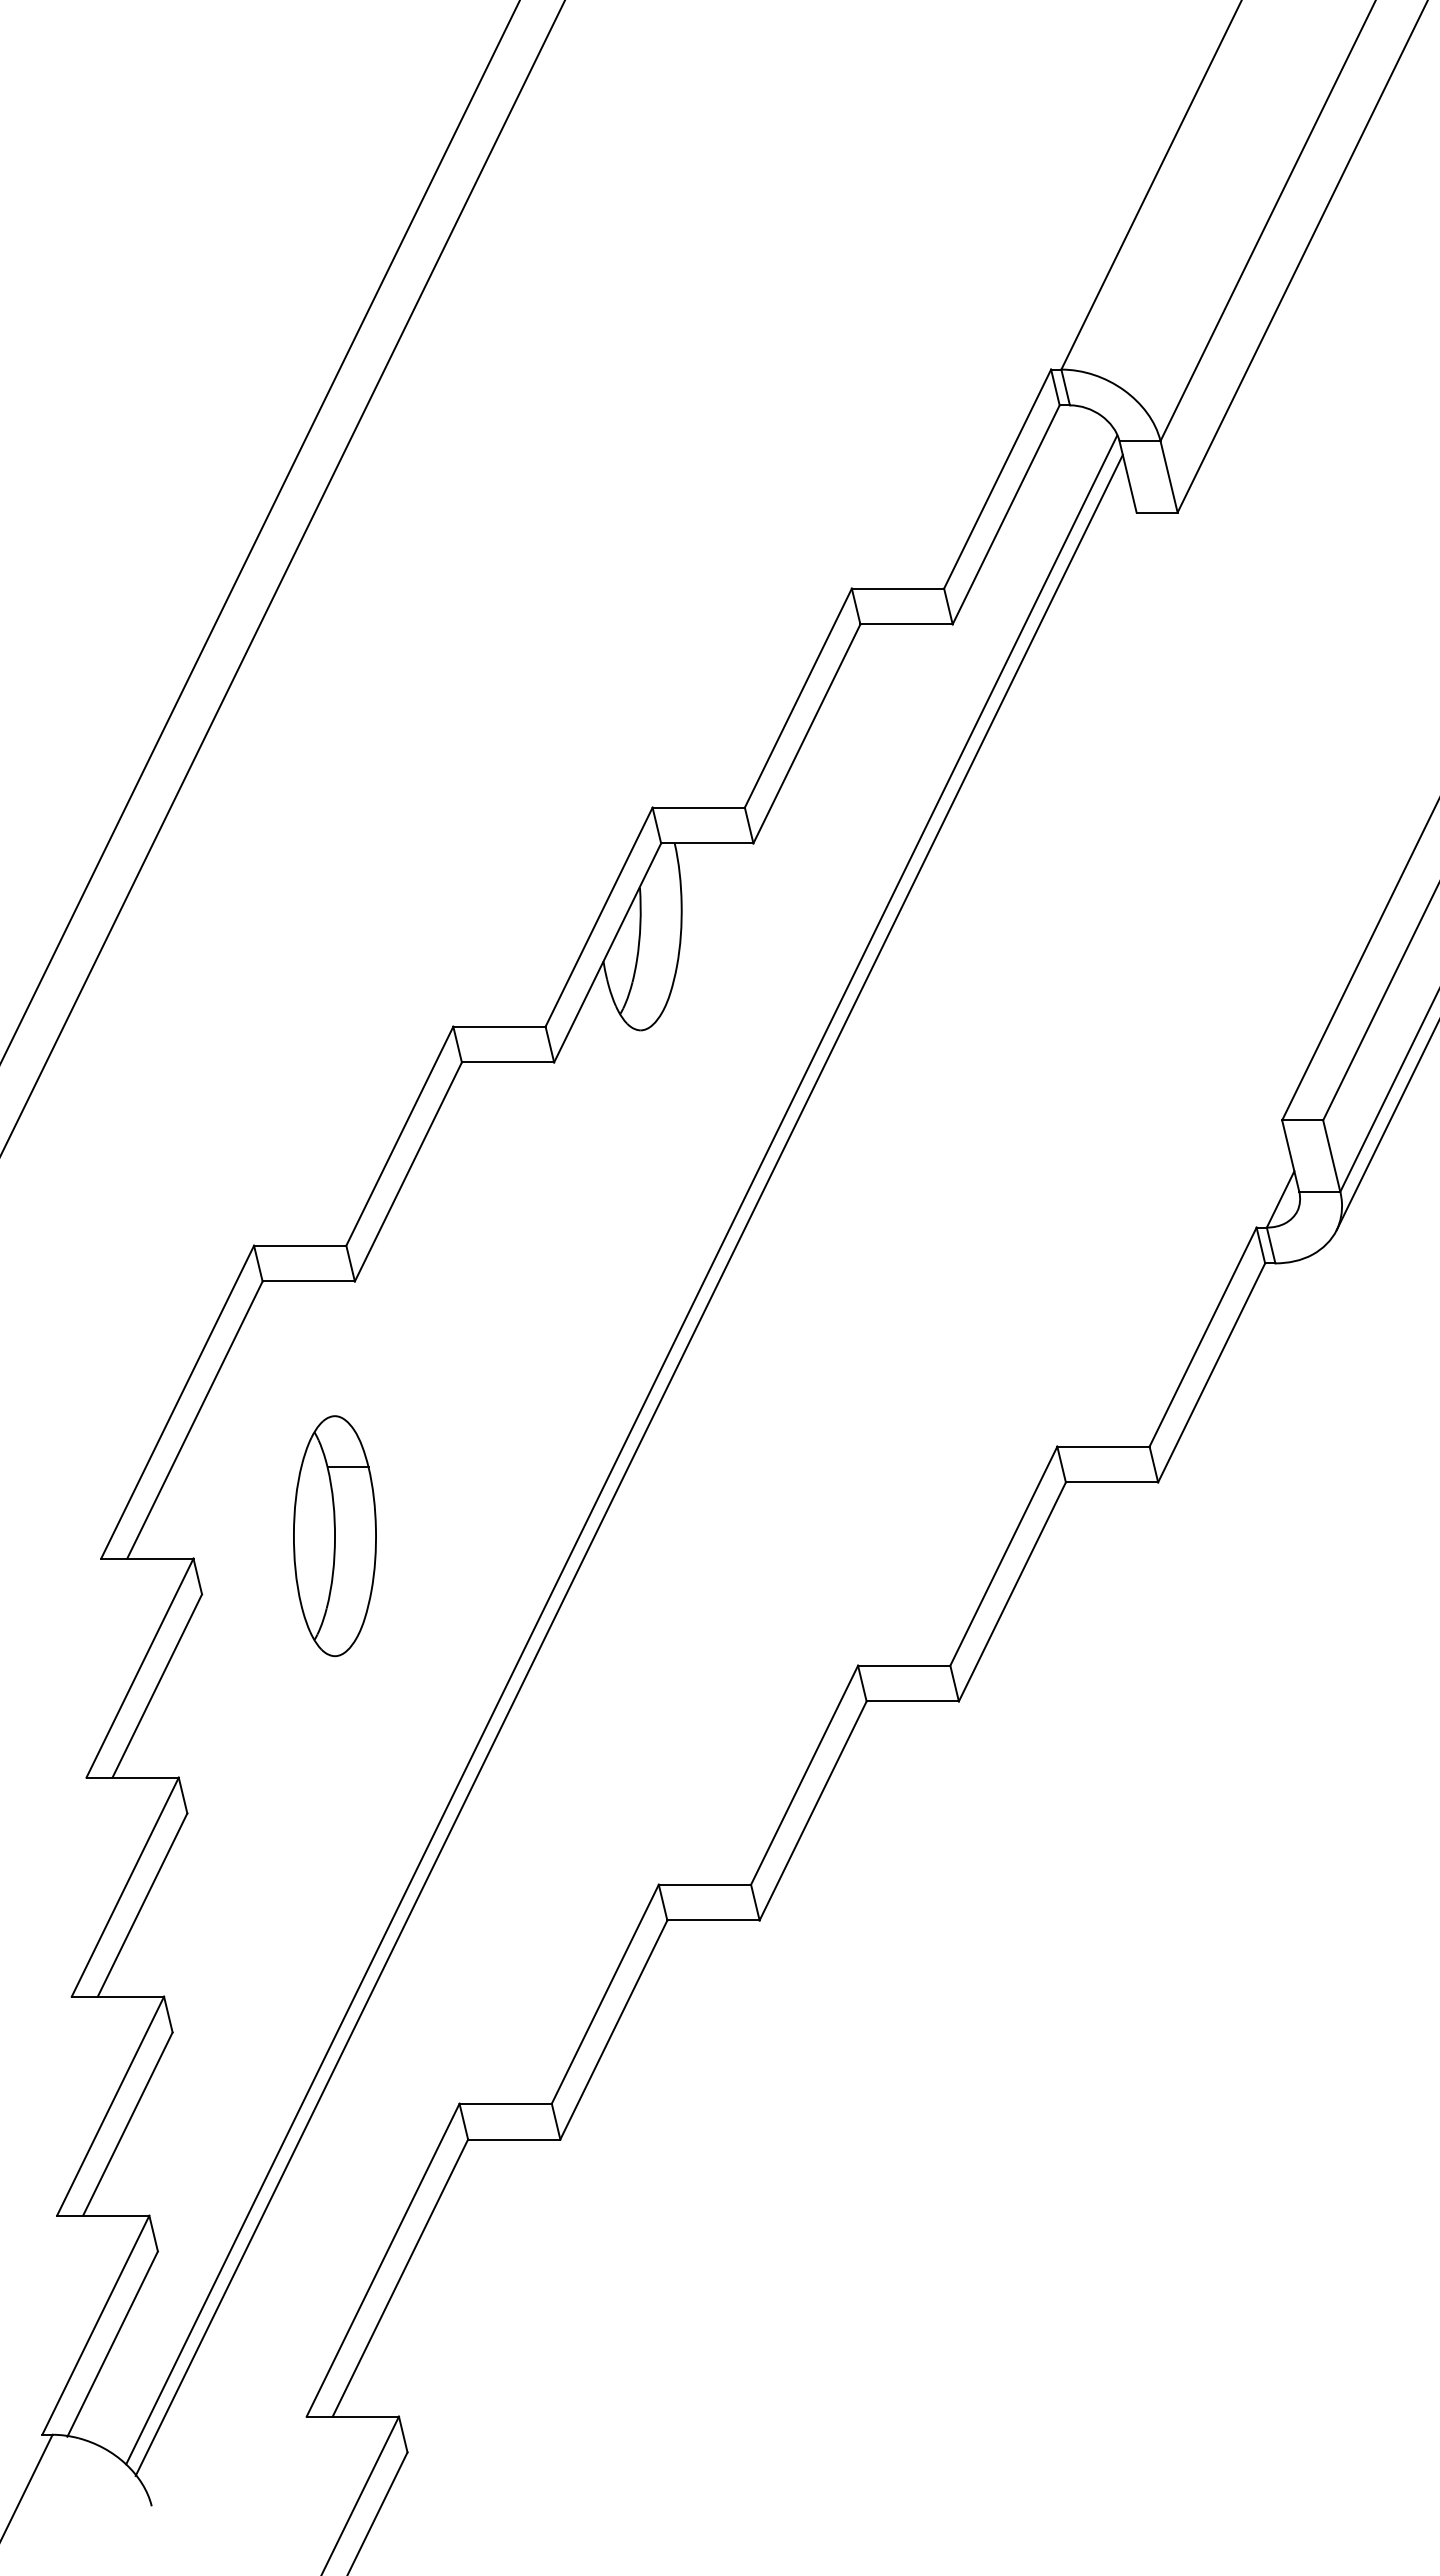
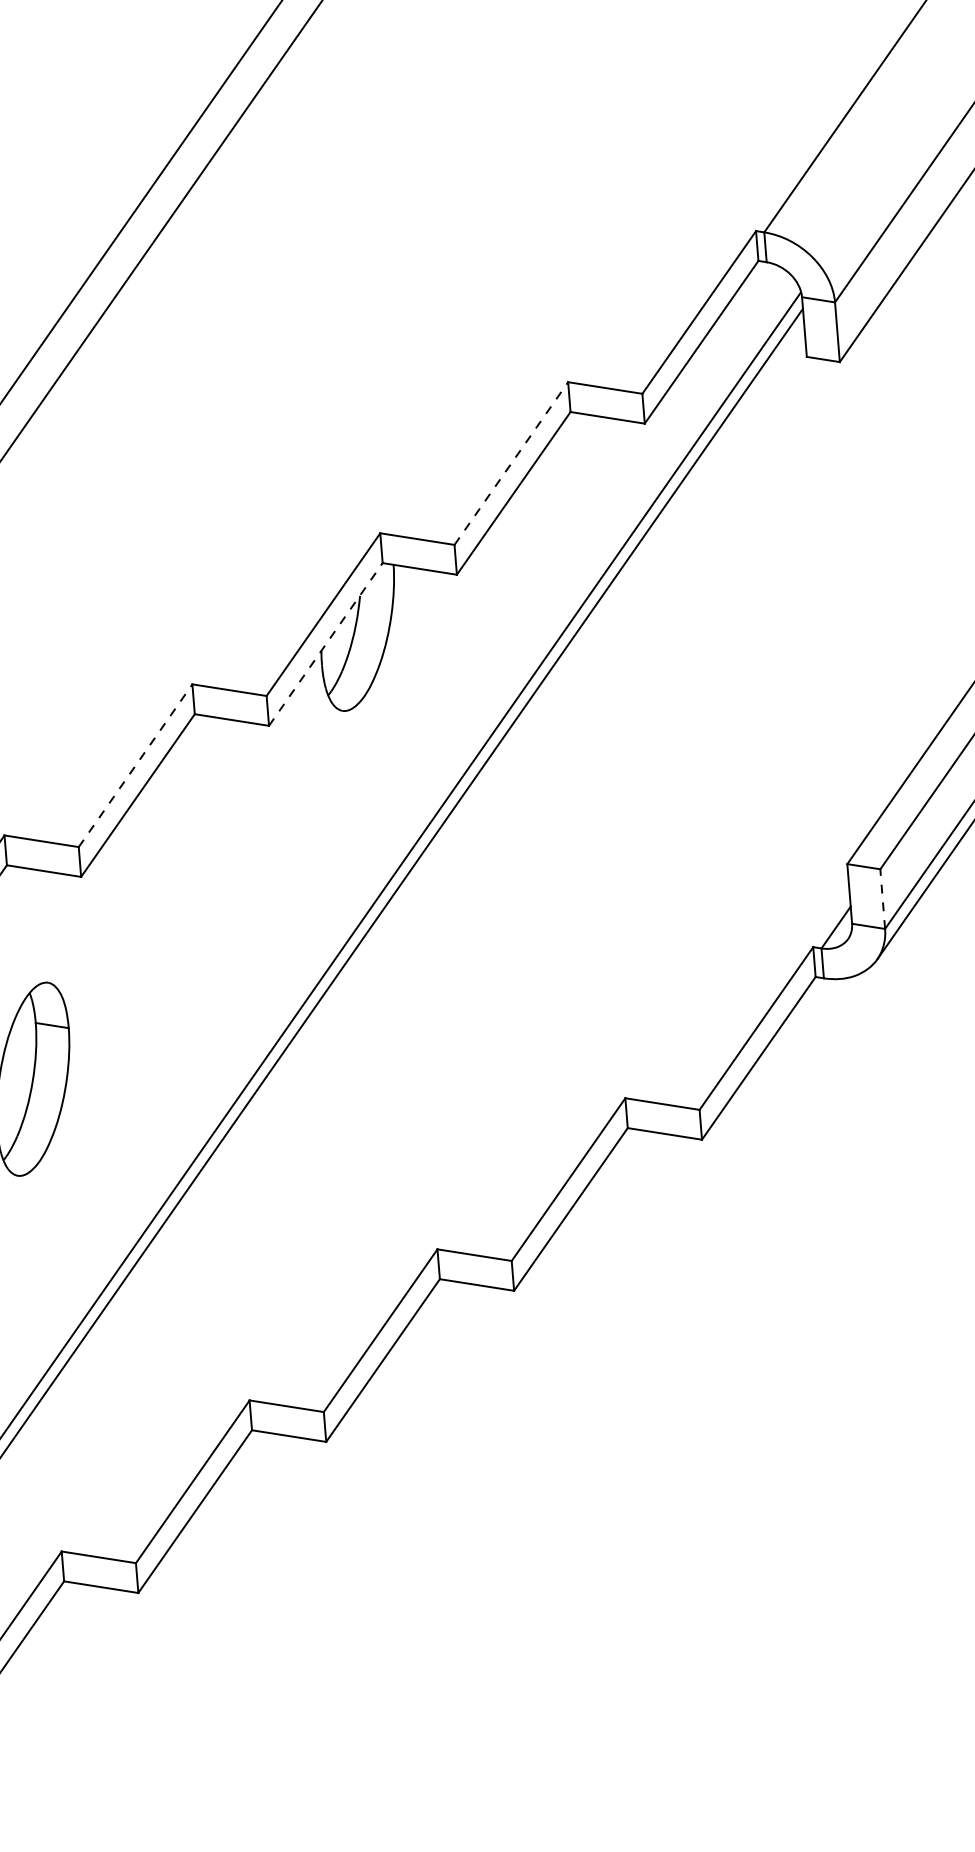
line: (798, 698) -> (511, 463), solid -> dashed
line: (607, 952) -> (325, 644), solid -> dashed
line: (399, 1136) -> (135, 765), solid -> dashed
line: (1331, 1156) -> (882, 899), solid -> dashed

